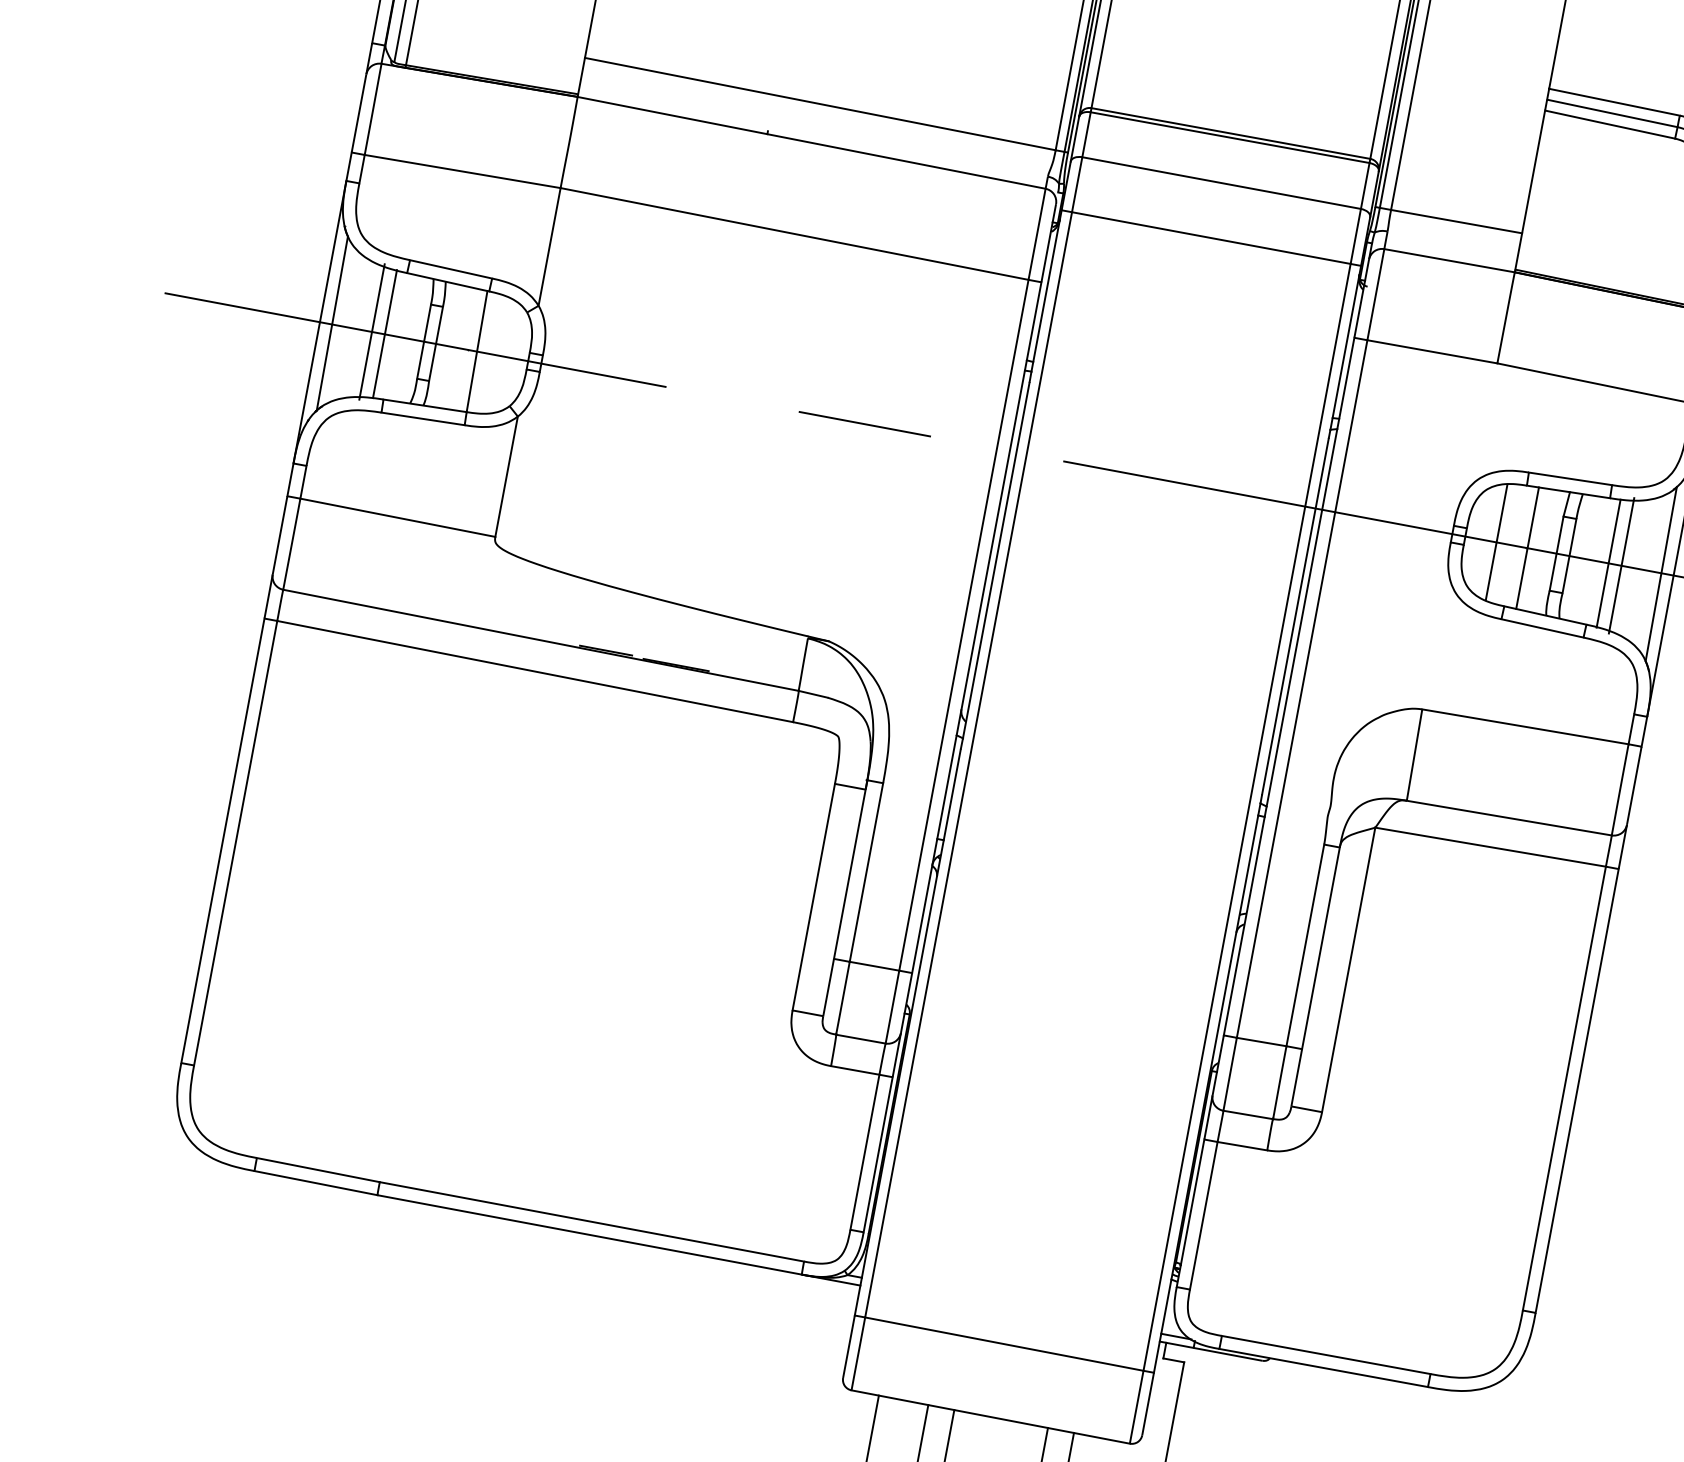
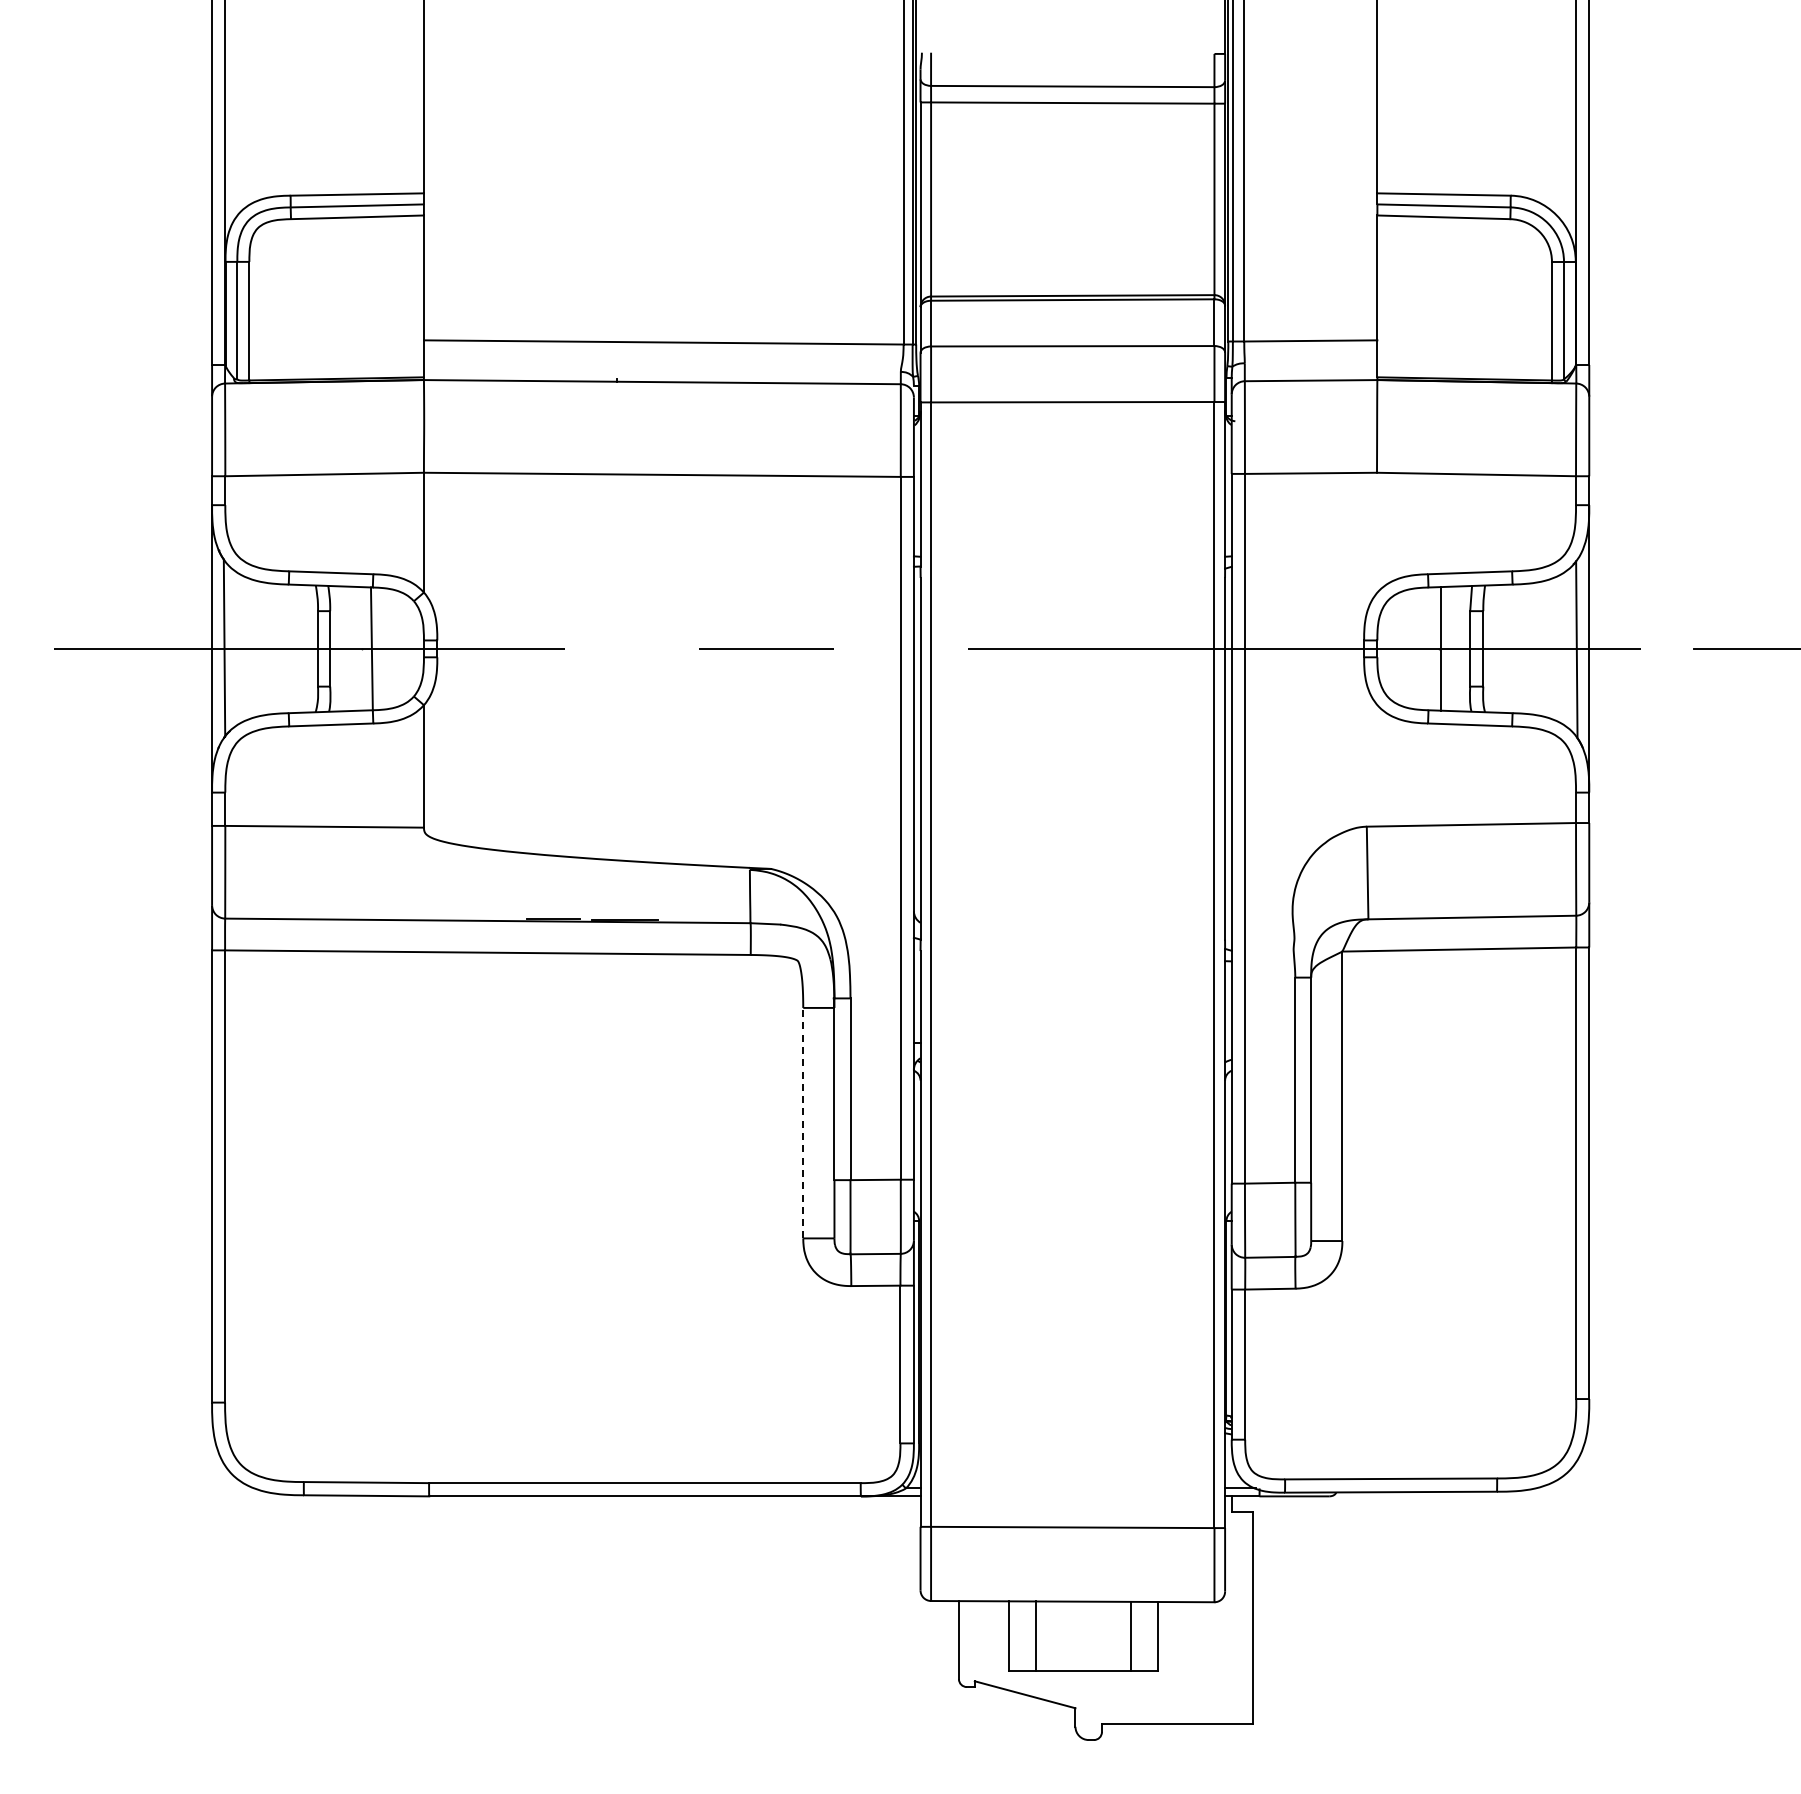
line: (372, 331) -> (265, 648), removed
line: (385, 334) -> (278, 648), removed
line: (1497, 542) -> (1409, 648), removed
line: (1608, 564) -> (1523, 649), removed
line: (1621, 565) -> (1536, 648), removed
line: (814, 896) -> (803, 1122), solid -> dashed

